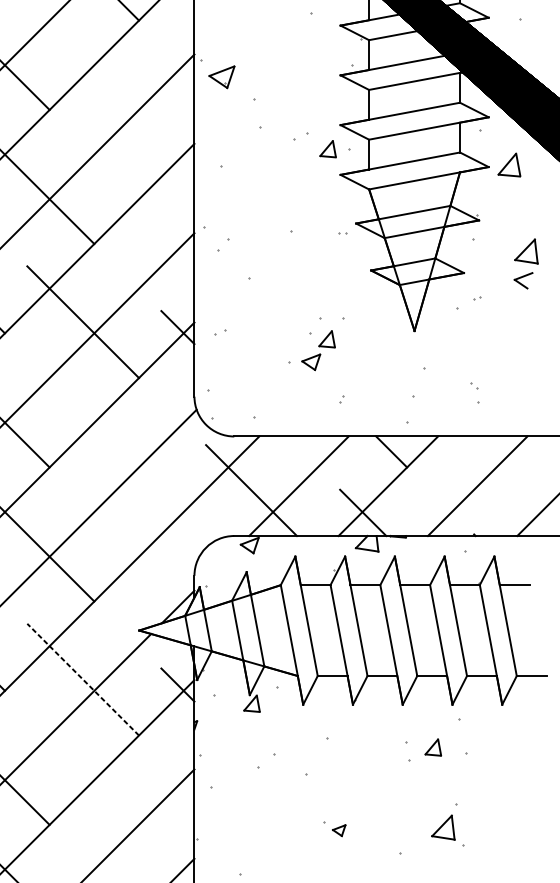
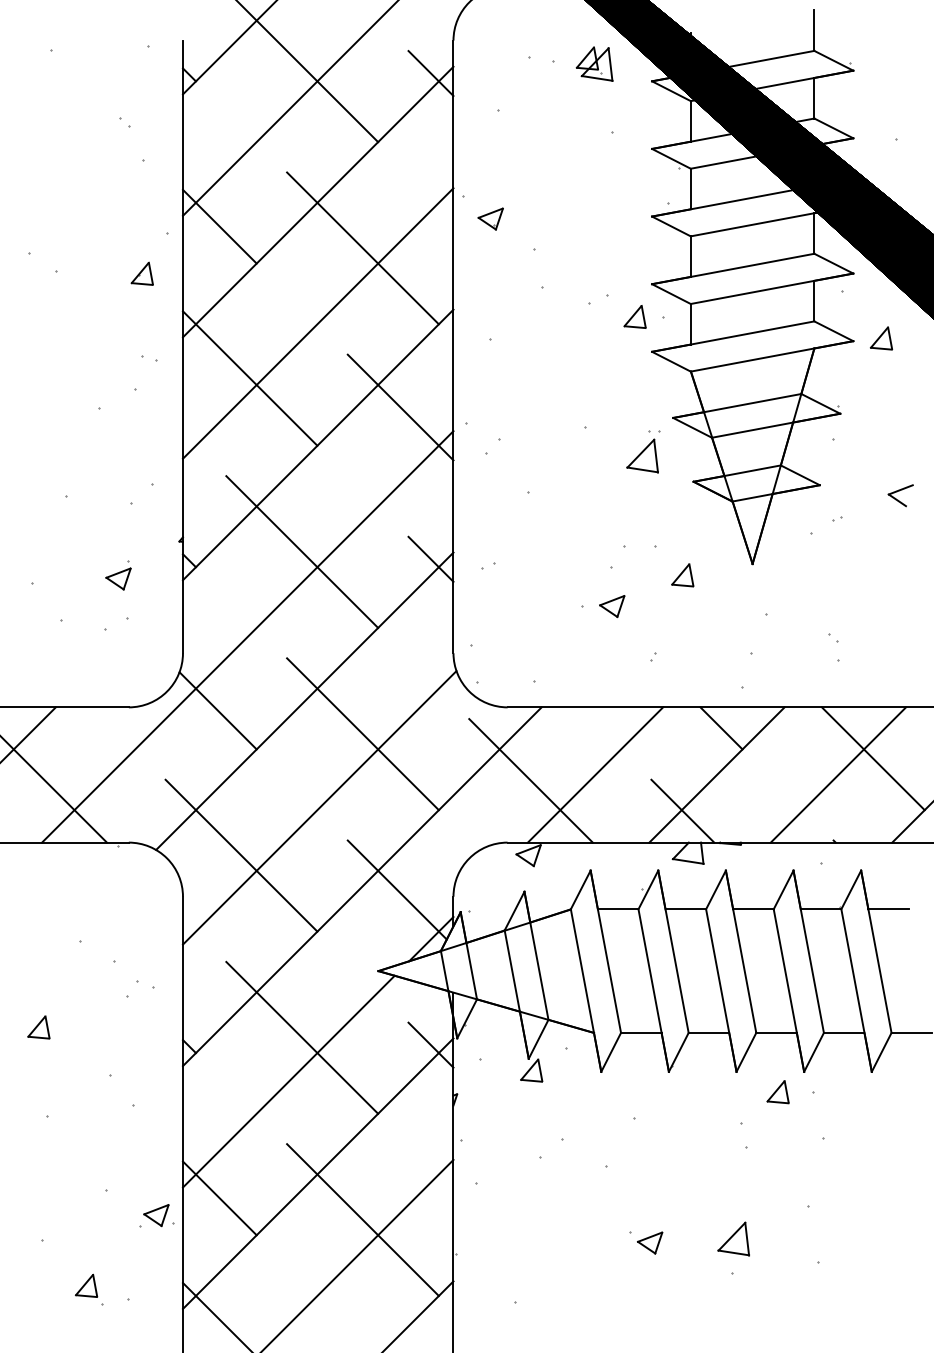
part: (221, 76) -> (490, 218), size x0.71
line: (127, 98) -> (362, 248), added
part: (509, 165) -> (881, 338), size x0.71
line: (155, 215) -> (400, 407), added
part: (526, 251) -> (642, 455), moved
part: (326, 339) -> (682, 575), moved
line: (127, 456) -> (362, 734), added
line: (502, 474) -> (872, 758), added
line: (152, 570) -> (396, 889), added
line: (82, 679) -> (301, 1037), dashed -> solid
part: (432, 747) -> (777, 1092), moved
line: (127, 813) -> (362, 1219), added
part: (443, 827) -> (733, 1238), moved
part: (339, 830) -> (650, 1242), size x1.43

